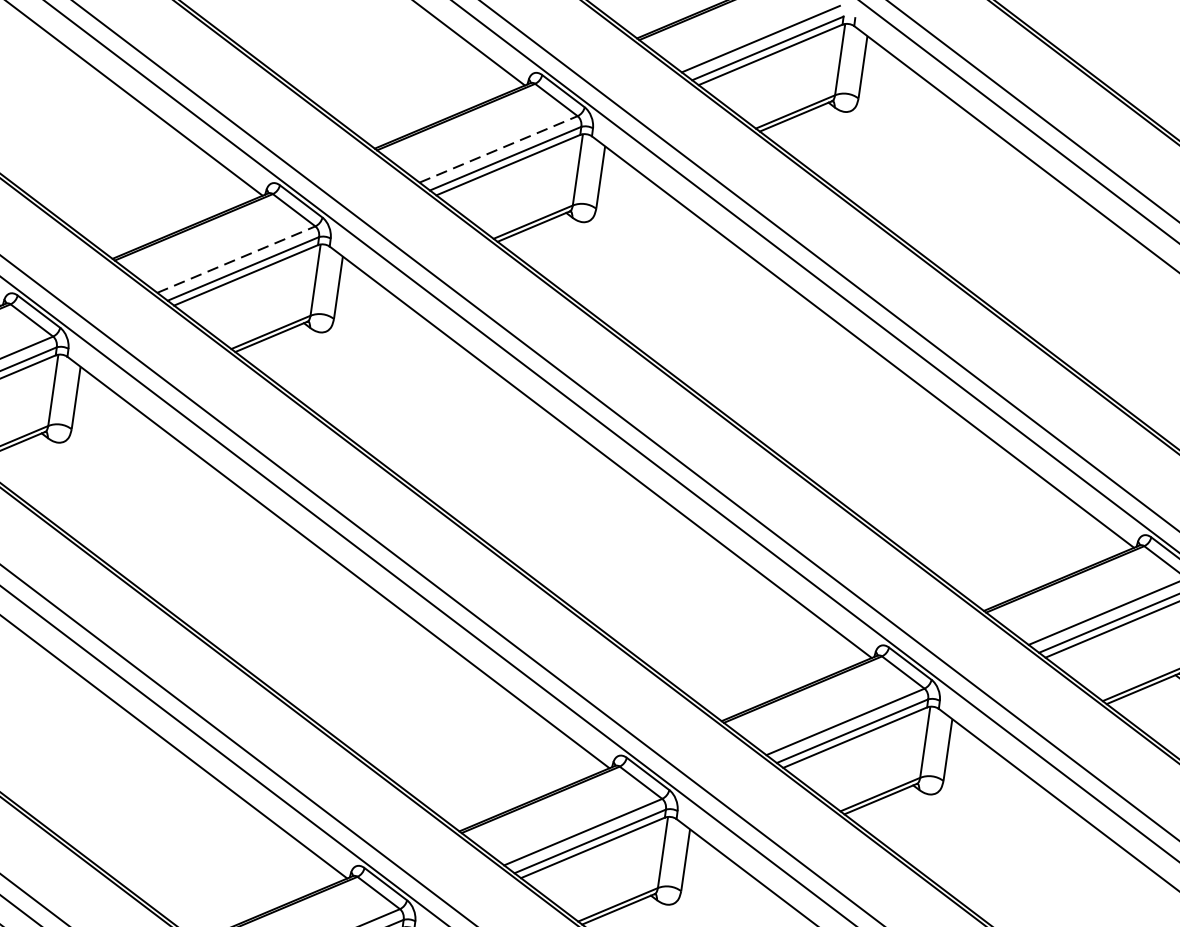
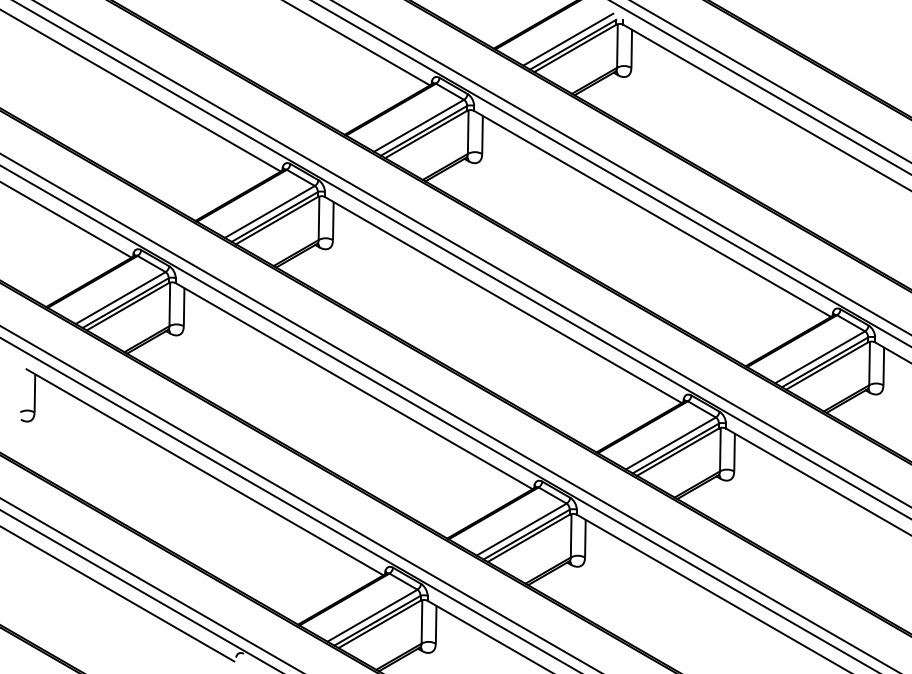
line: (499, 148) -> (419, 125), dashed -> solid
line: (235, 258) -> (269, 211), dashed -> solid

